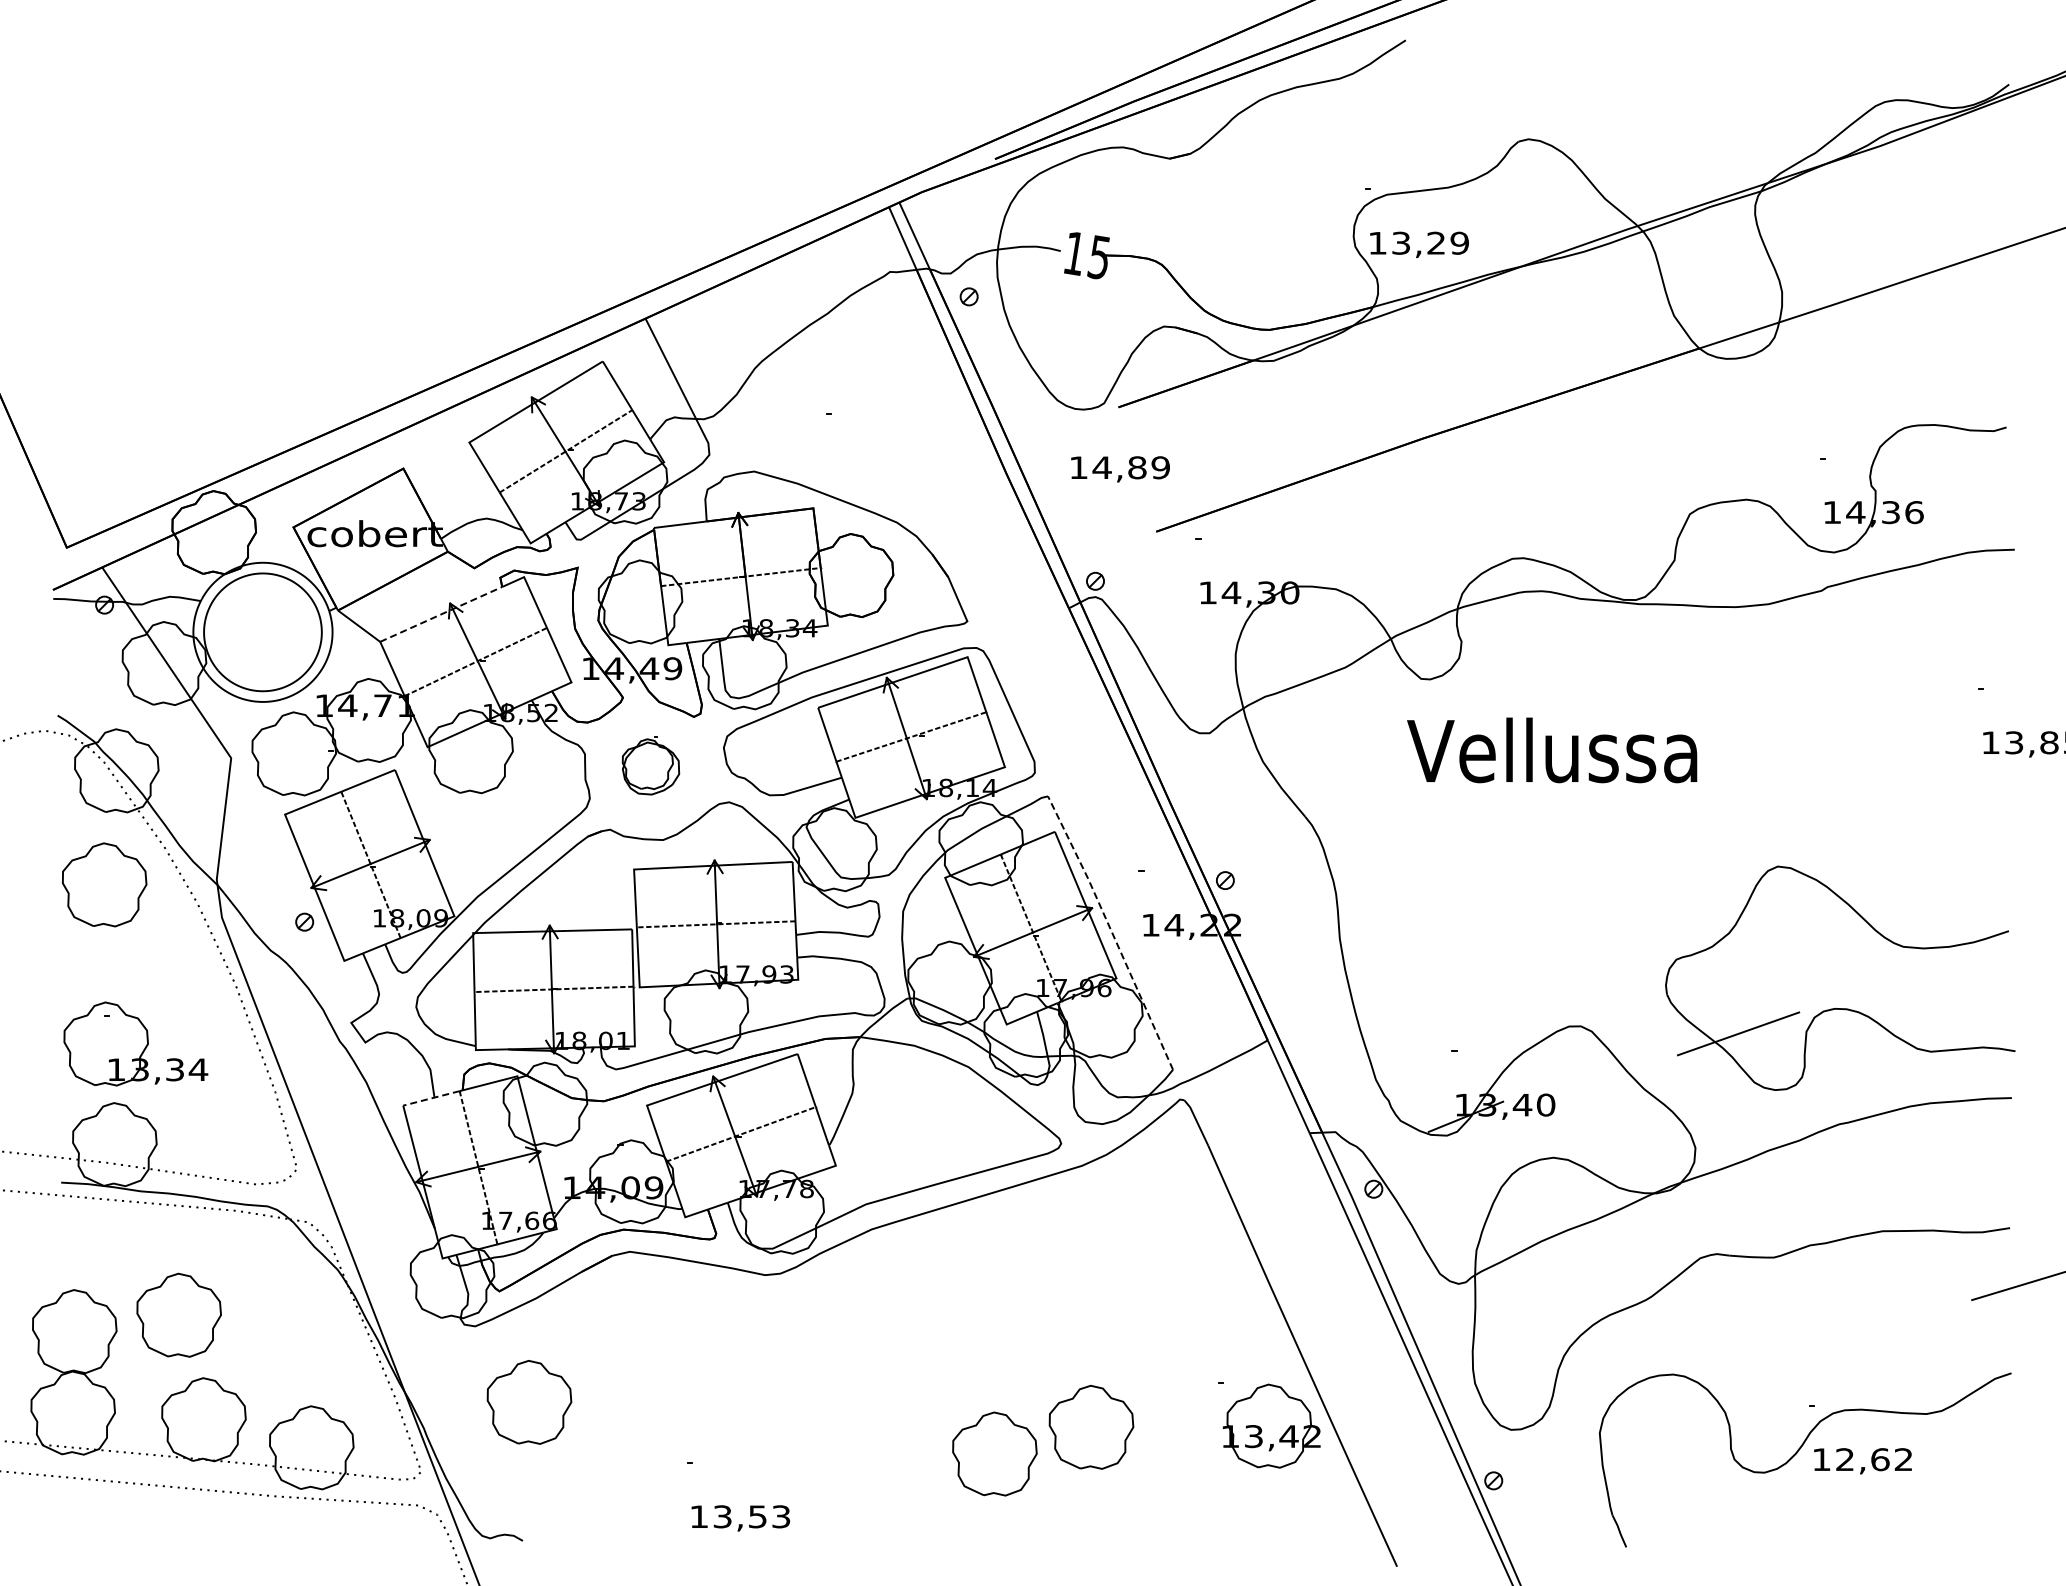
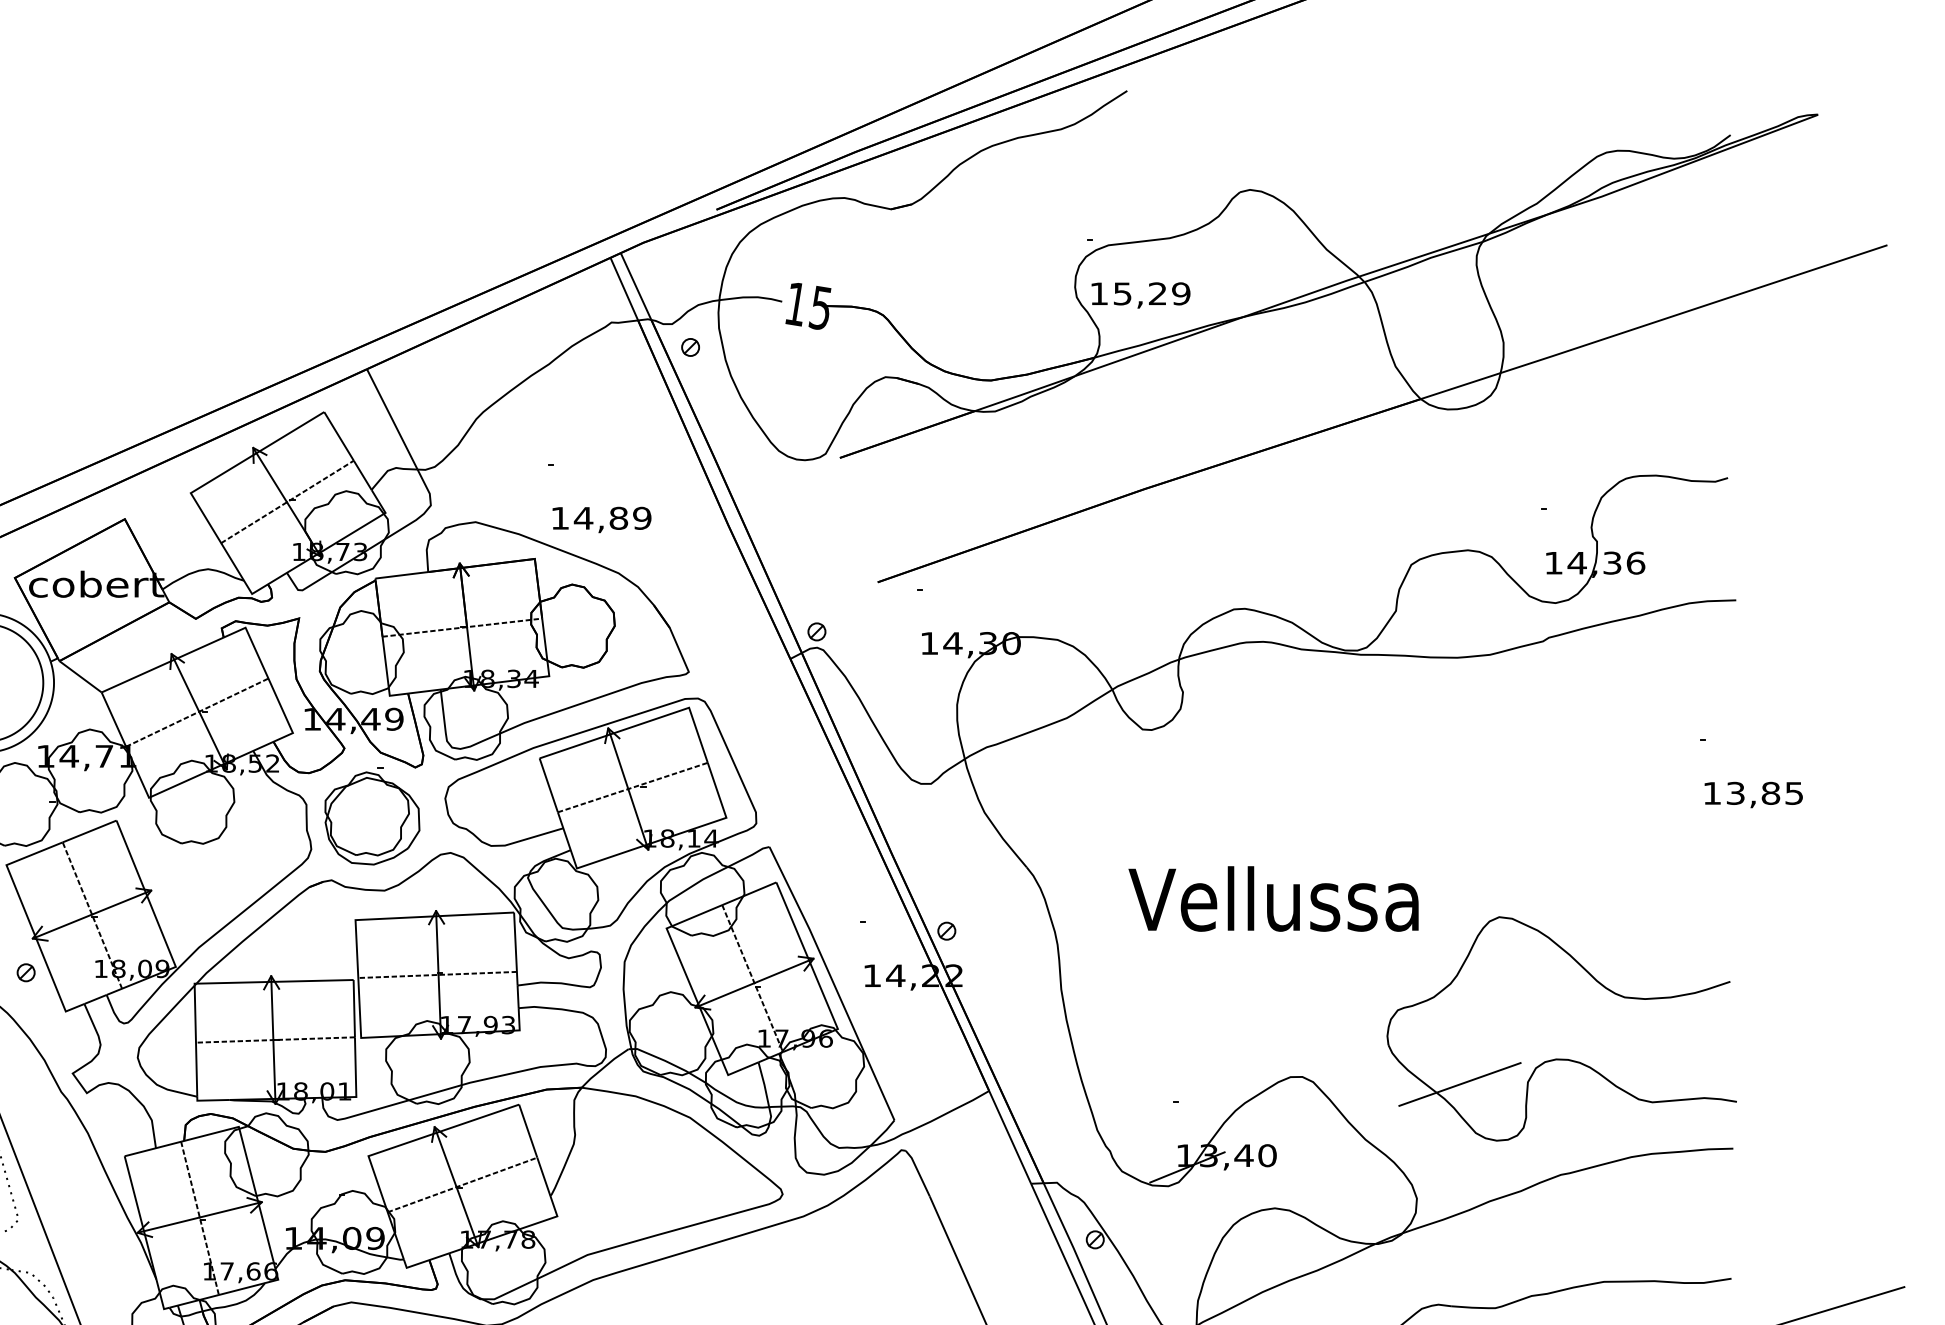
text: (1401, 242) -> (1122, 293), 13,29 -> 15,29
text: (1120, 469) -> (601, 520), moved
line: (441, 614) -> (162, 665), dashed -> solid
text: (1552, 750) -> (1273, 899), moved
part: (650, 765) -> (371, 816), size x1.67
line: (1111, 931) -> (832, 982), dashed -> solid
line: (430, 1098) -> (151, 1149), dashed -> solid

